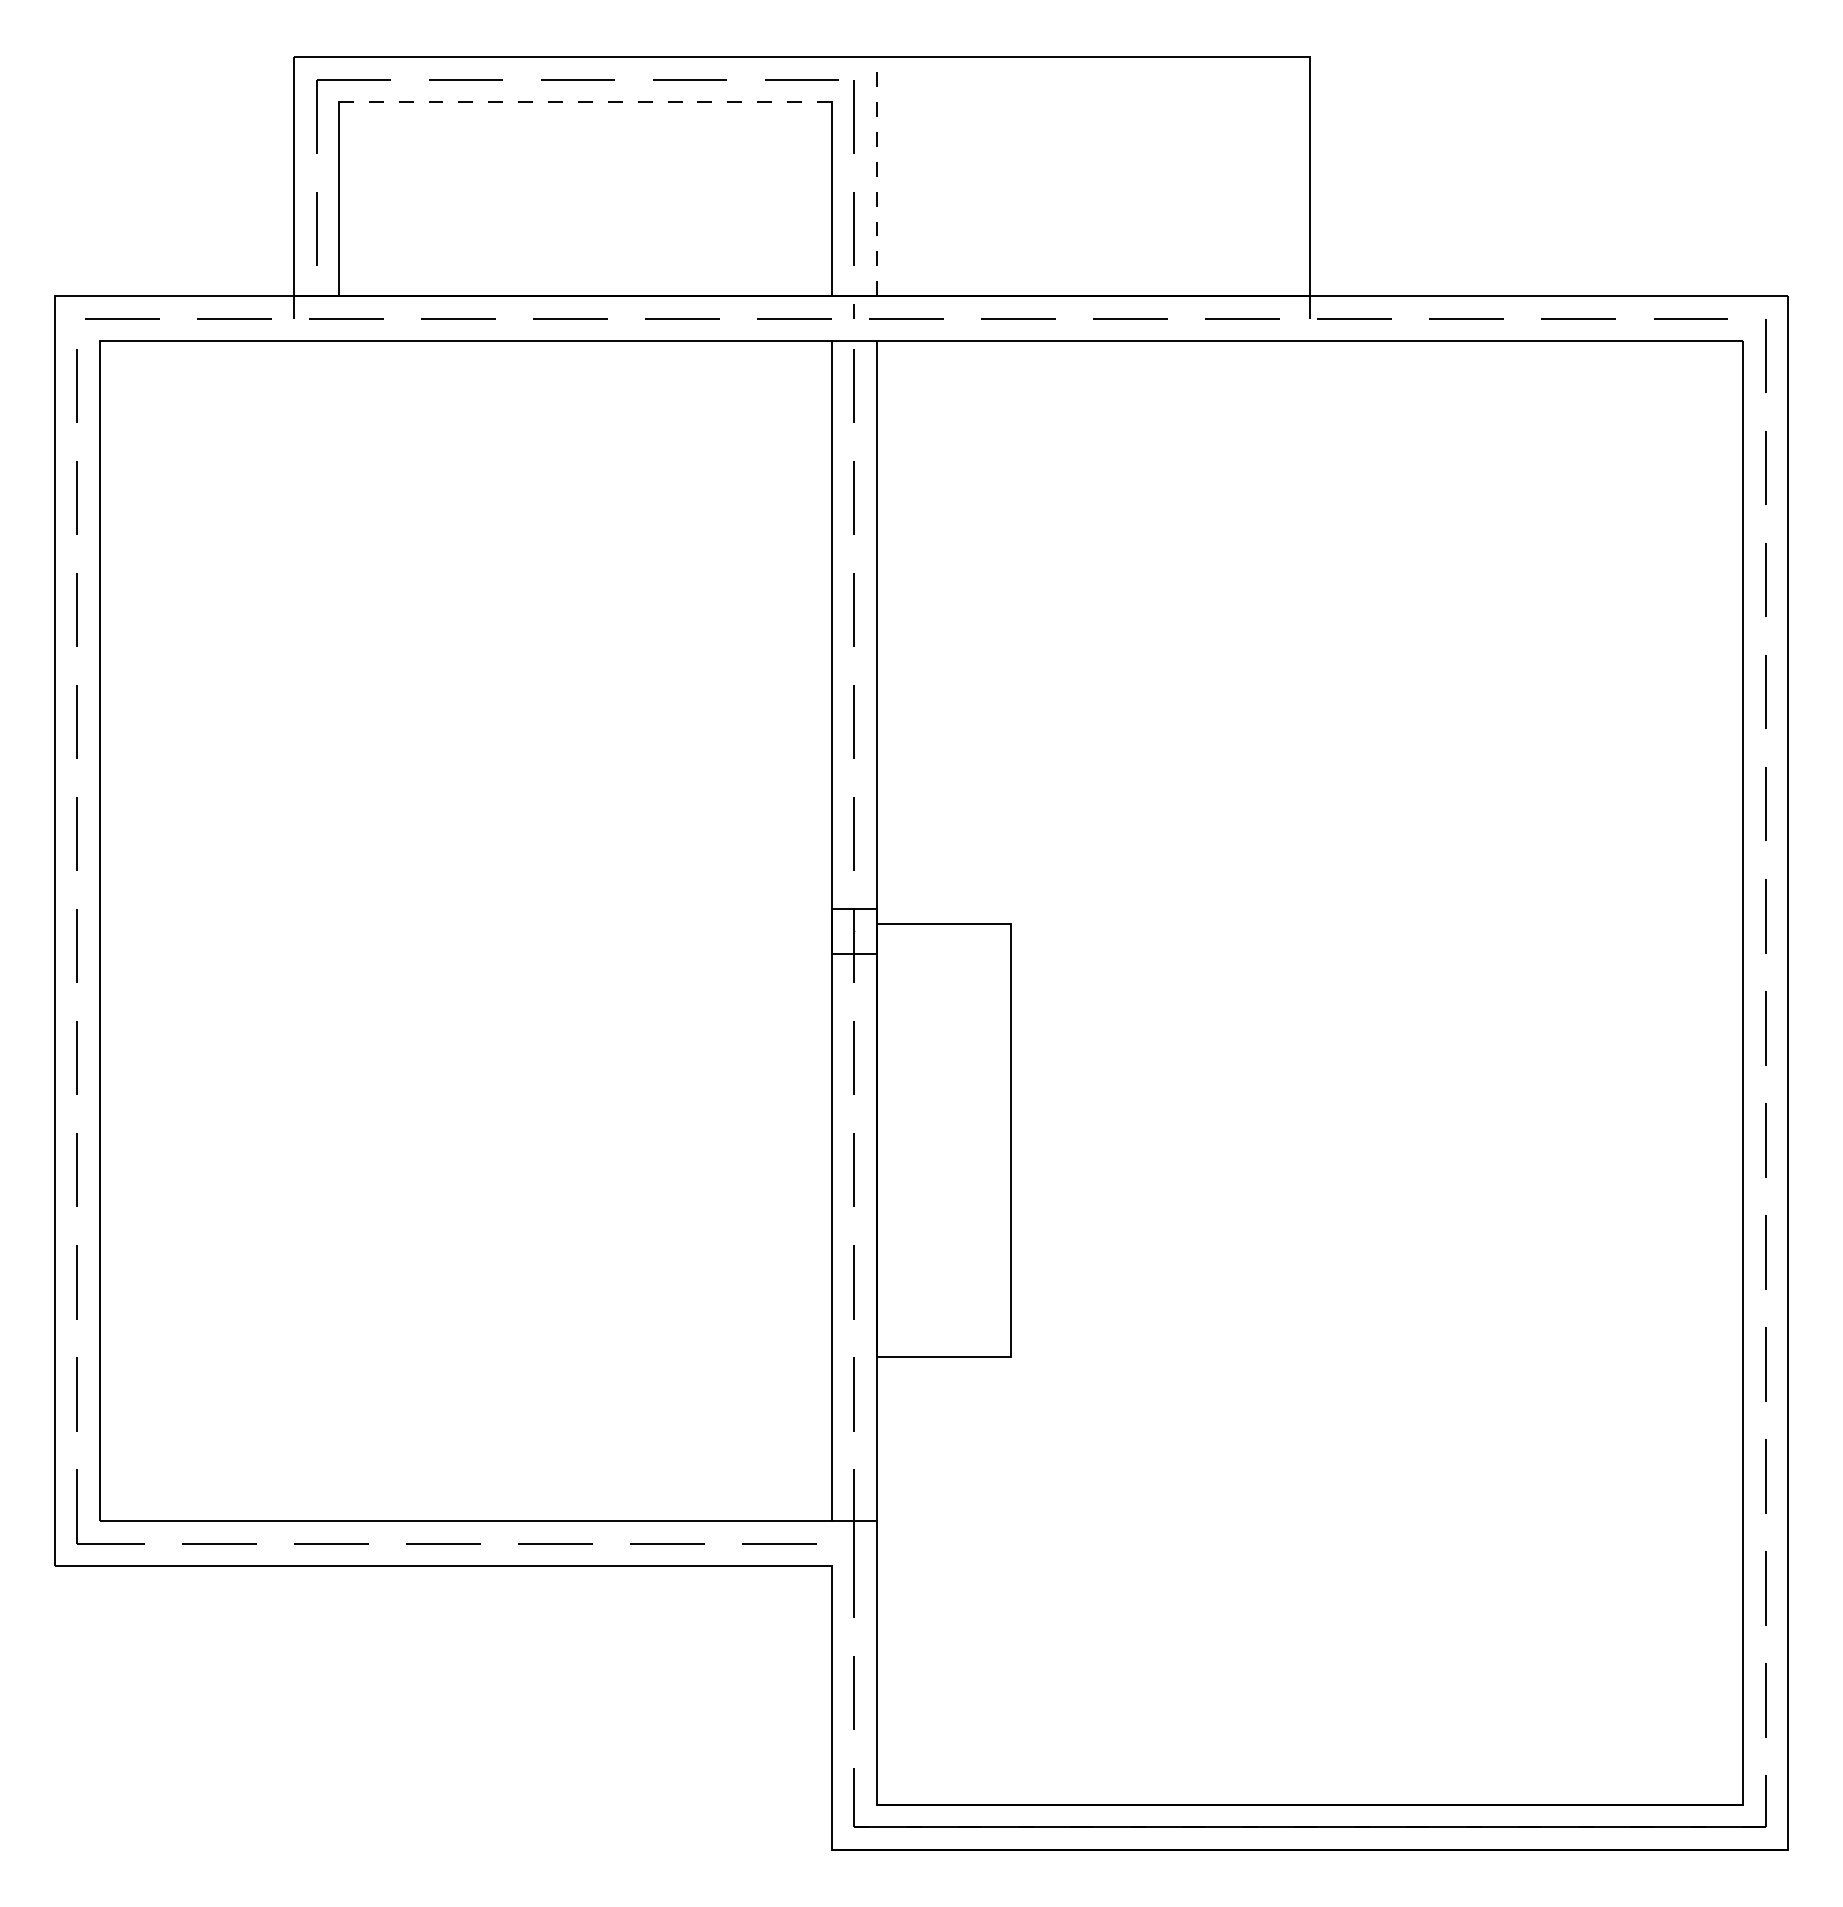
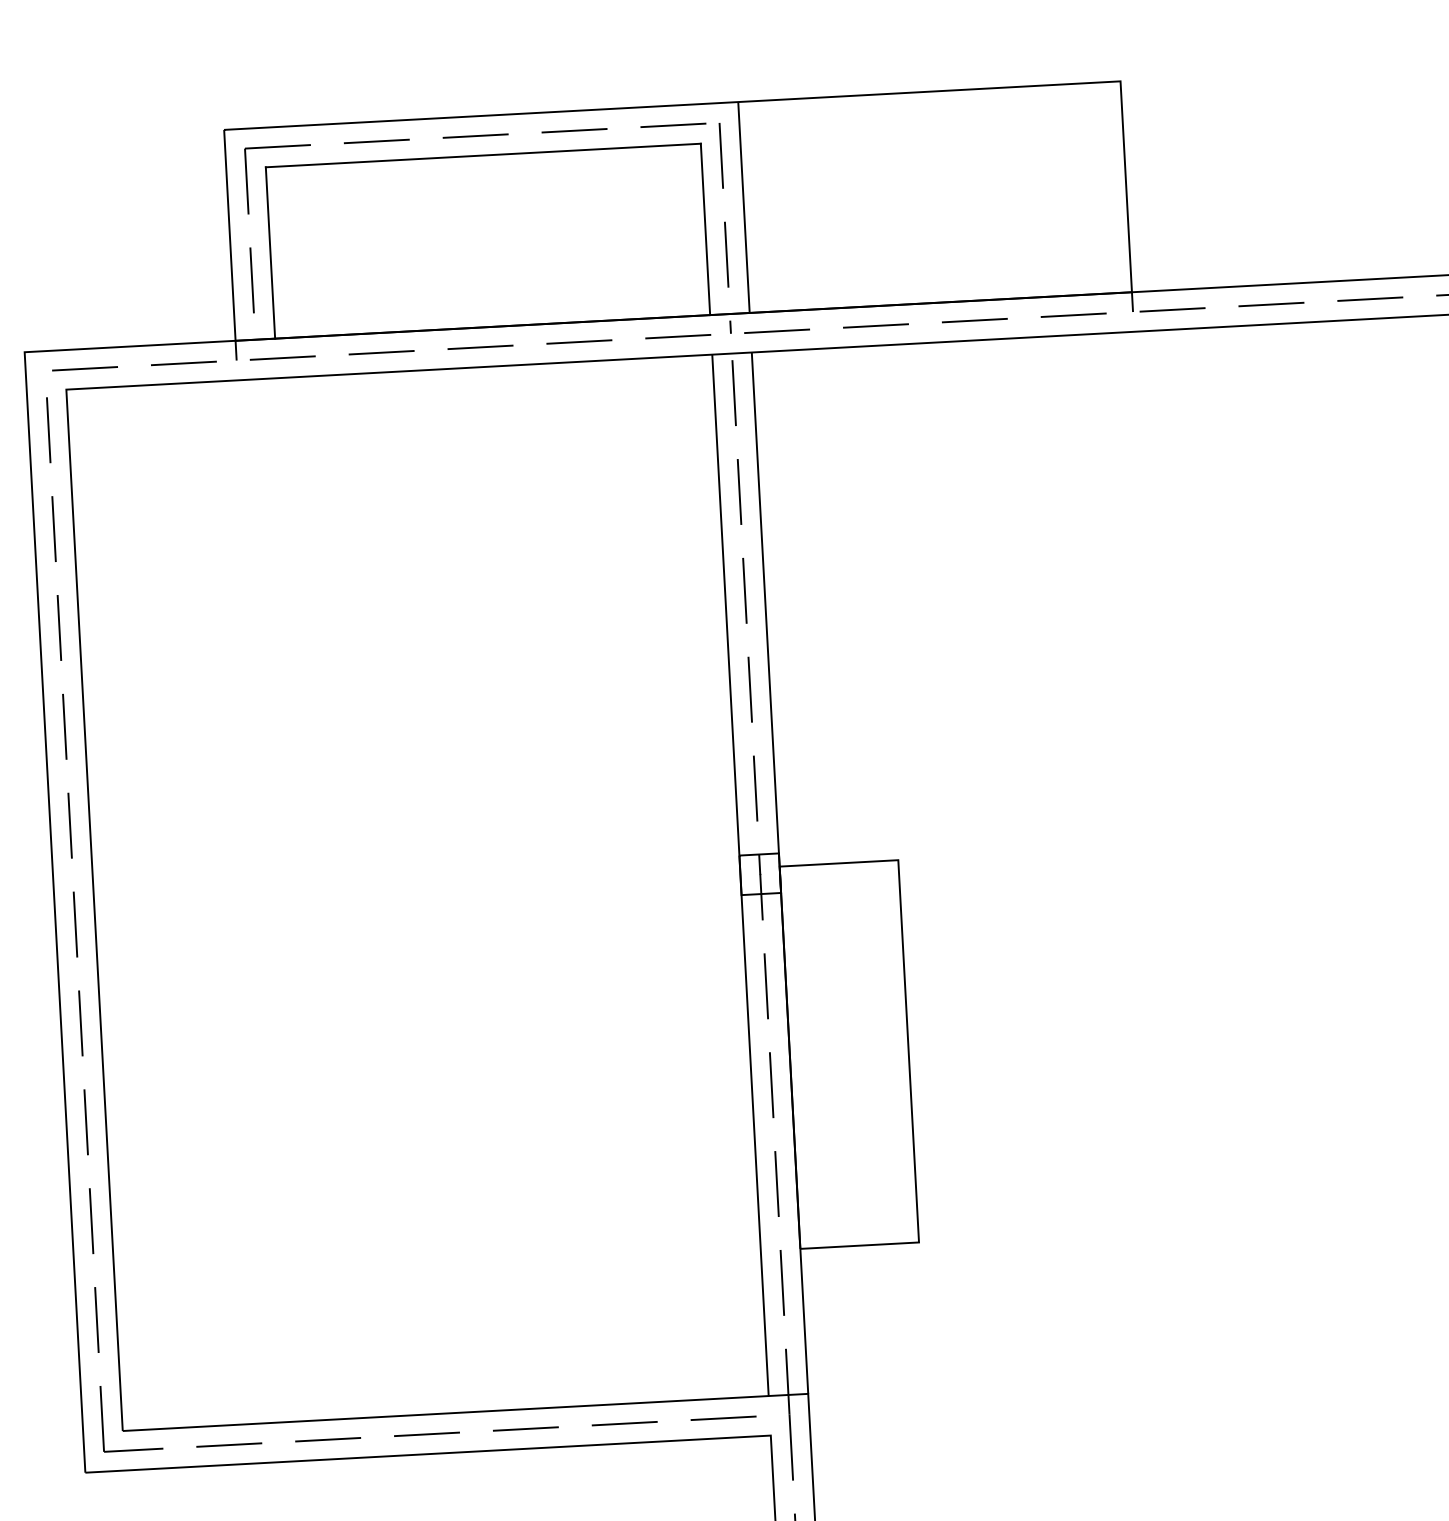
line: (585, 102) -> (483, 155), dashed -> solid
line: (876, 176) -> (743, 207), dashed -> solid

